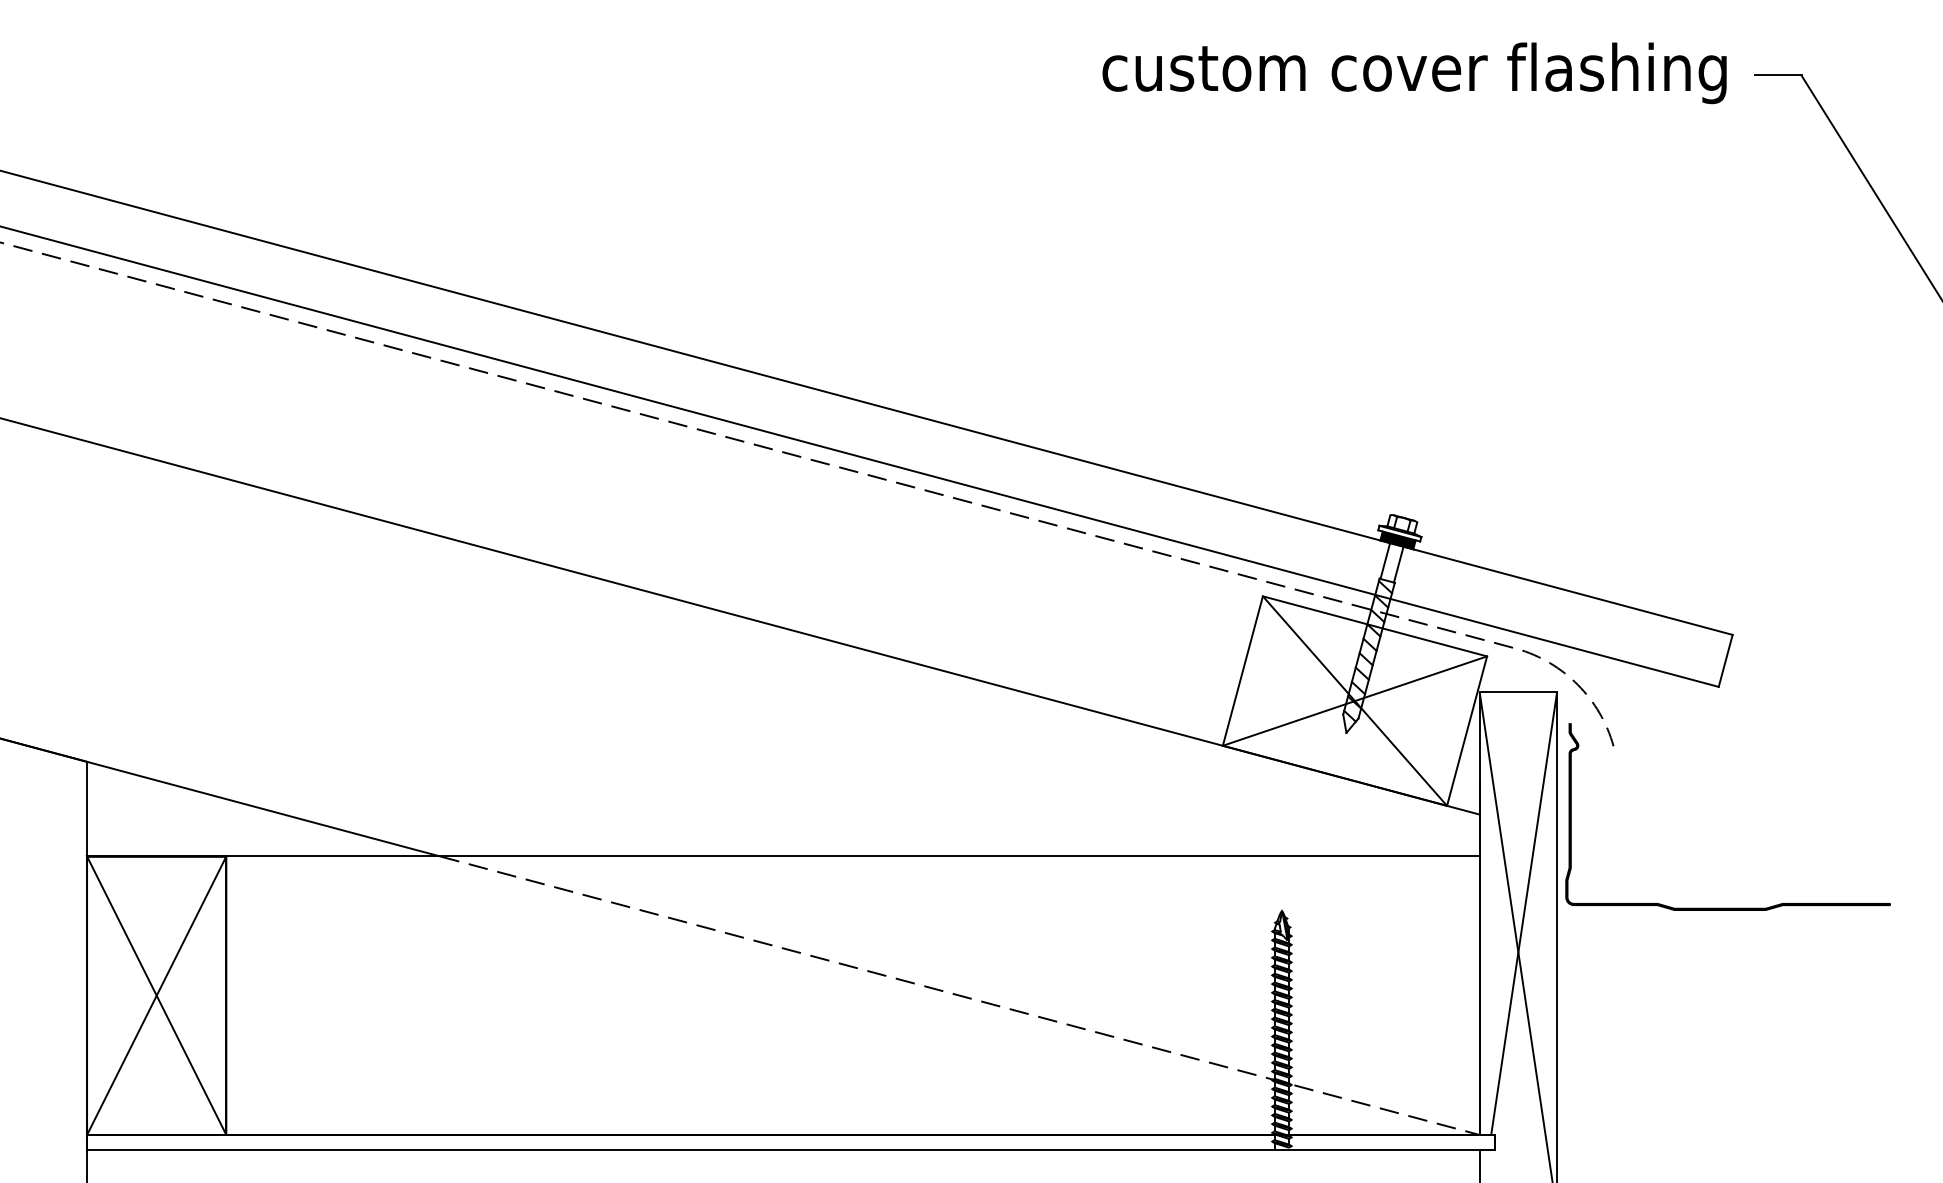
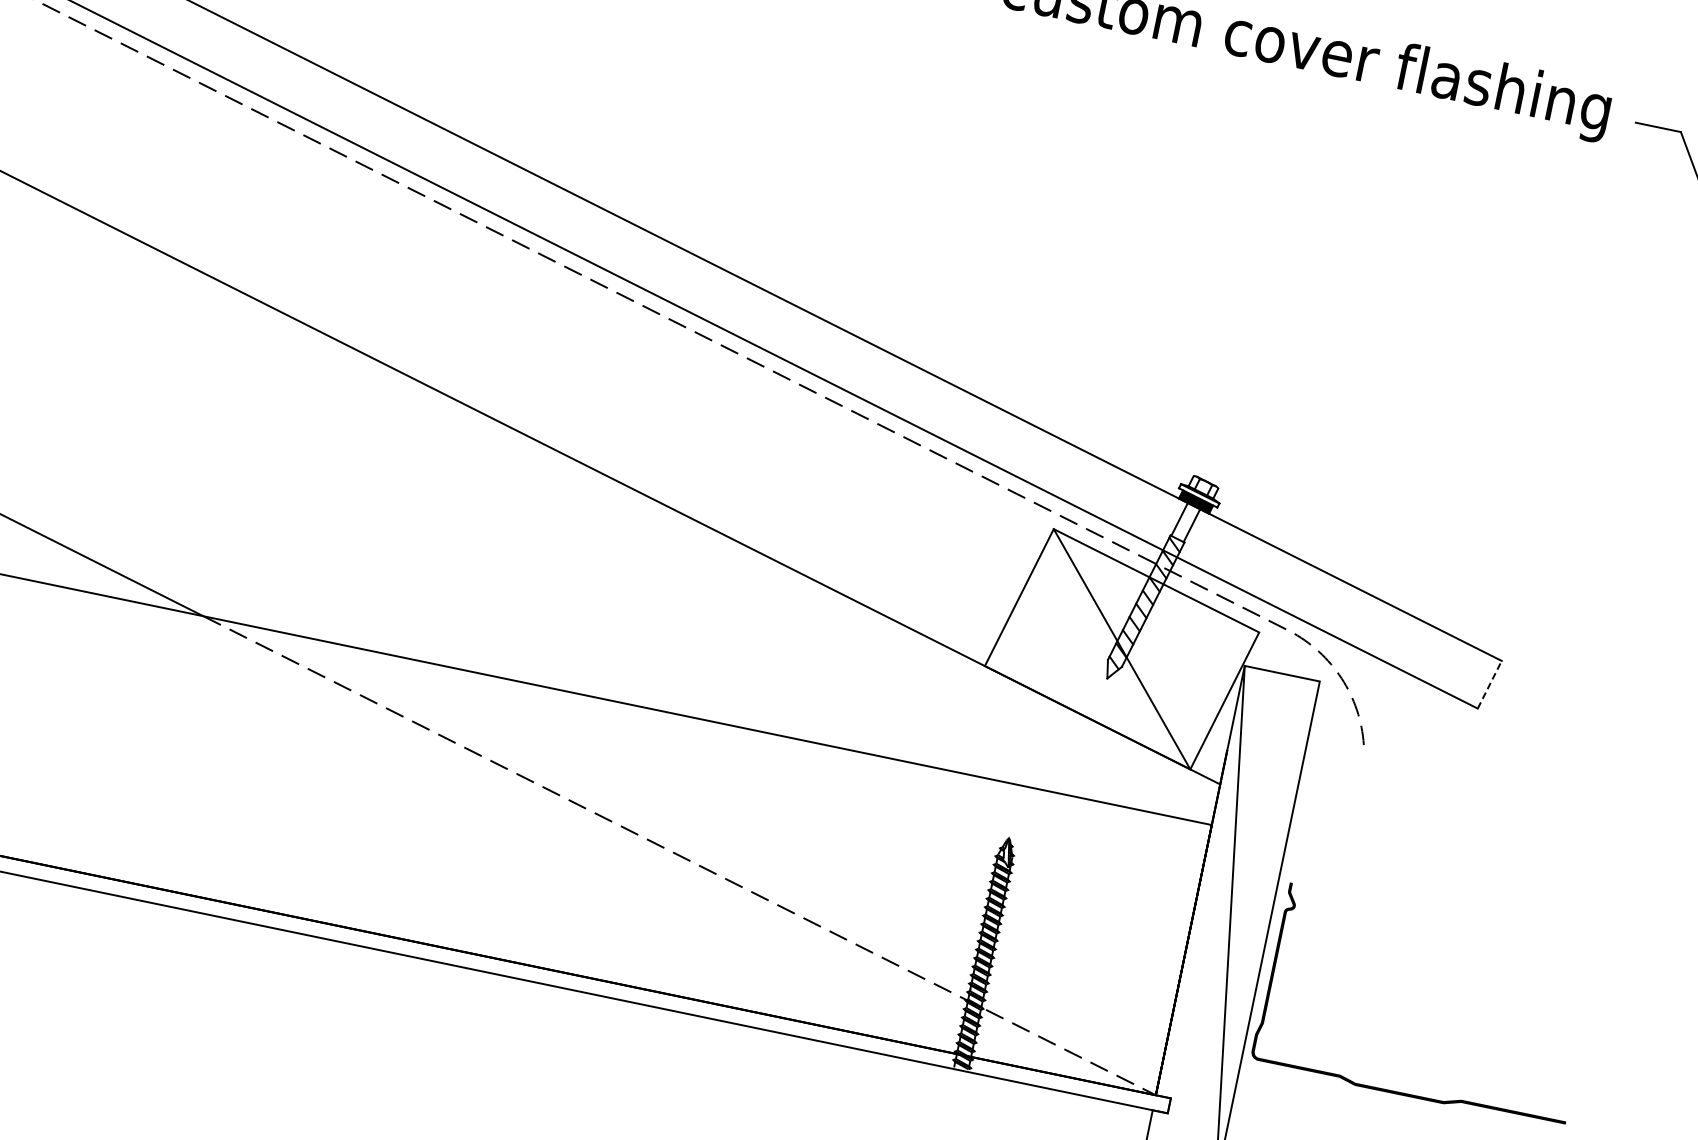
line: (1725, 660) -> (1489, 684), solid -> dashed
line: (1354, 700) -> (1121, 648), removed
curve: (1727, 907) -> (1407, 1093), moved
line: (1524, 913) -> (1243, 889), removed

